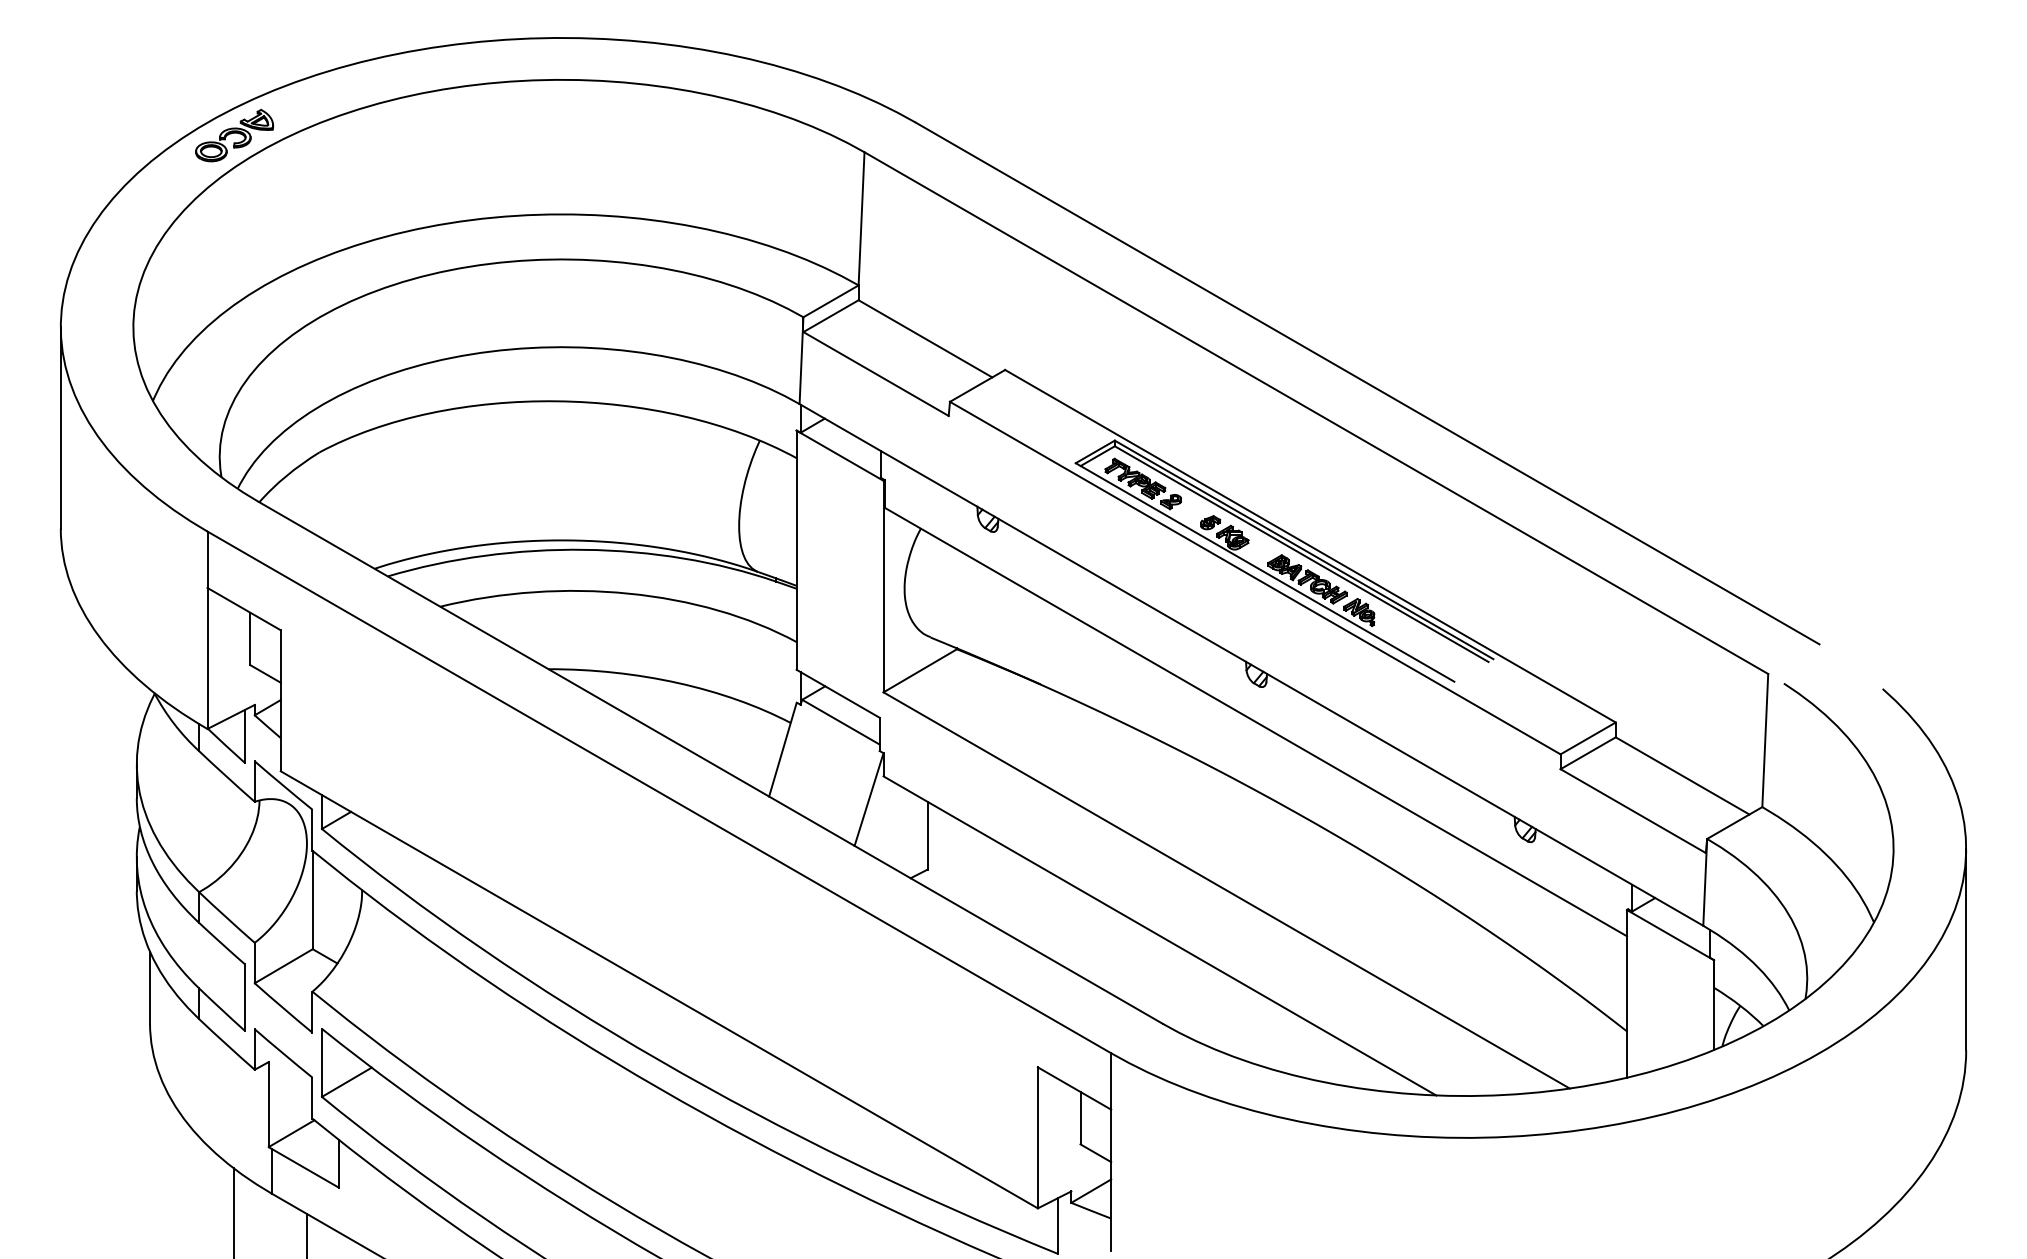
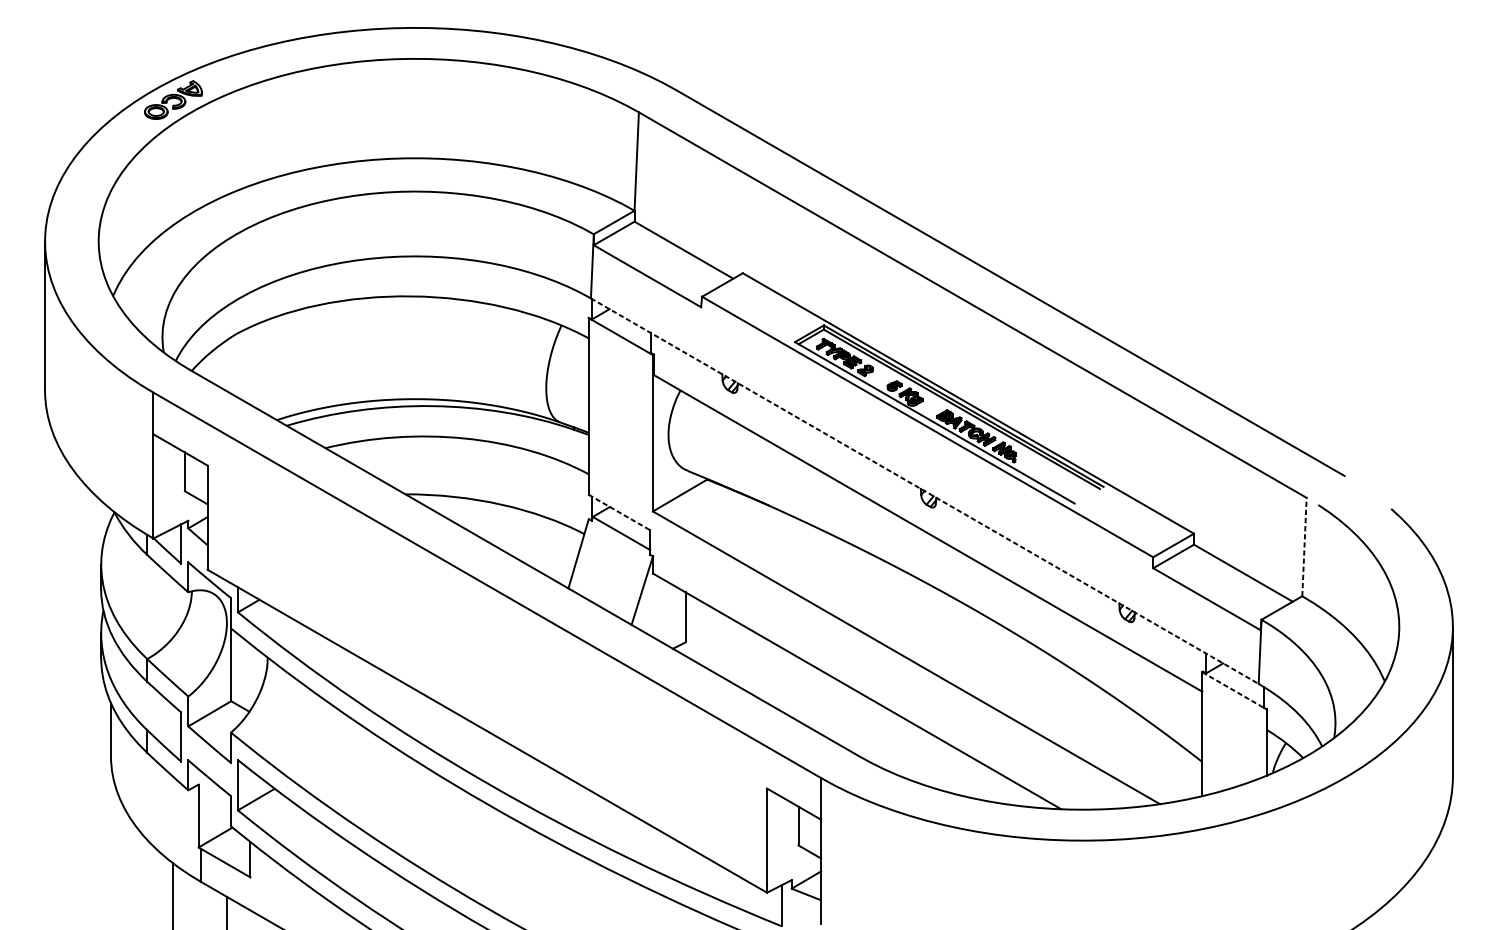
line: (1251, 664) -> (924, 490), solid -> dashed
line: (838, 693) -> (619, 512), solid -> dashed
line: (1765, 740) -> (1304, 547), solid -> dashed
line: (1670, 935) -> (1234, 691), solid -> dashed

